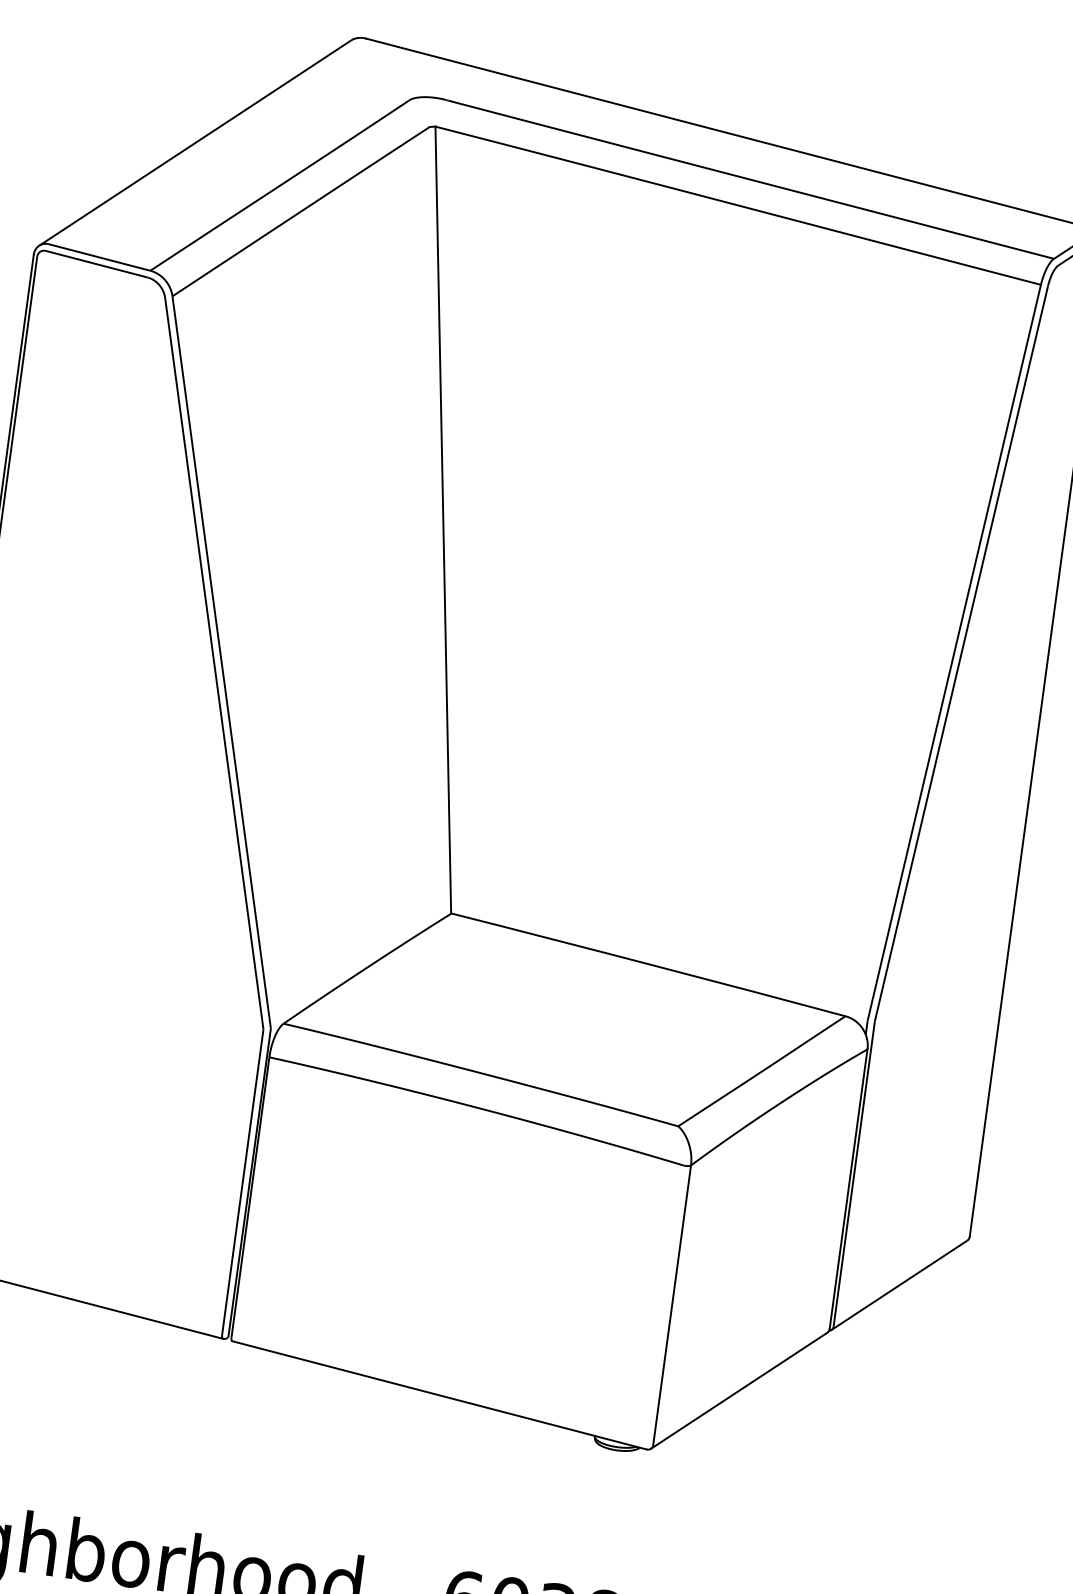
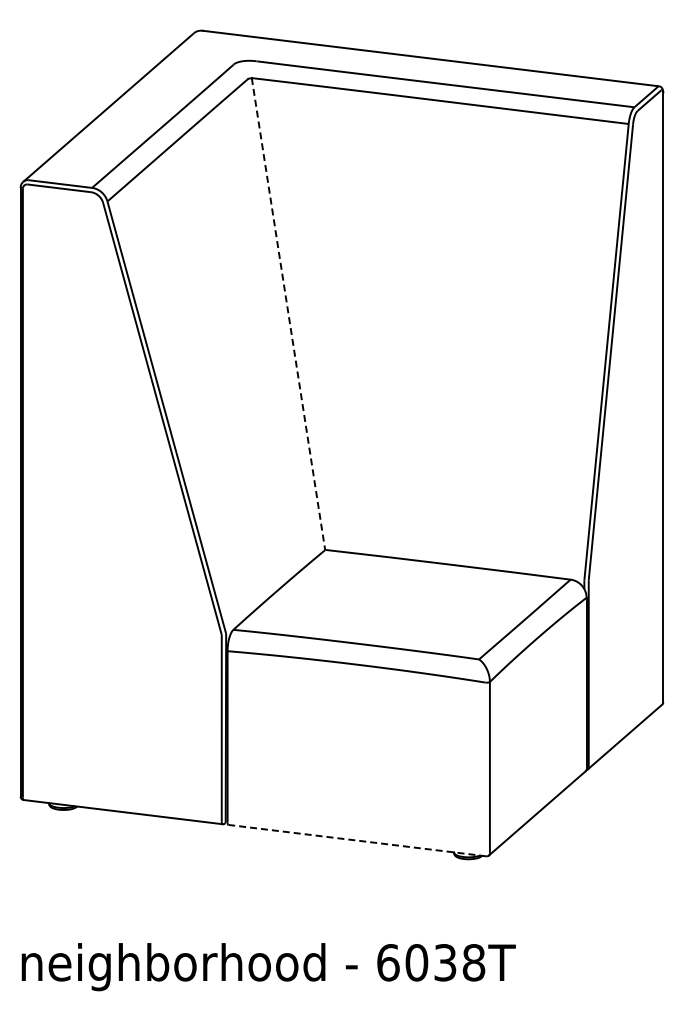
line: (443, 520) -> (288, 314), solid -> dashed
line: (439, 1395) -> (357, 840), solid -> dashed

